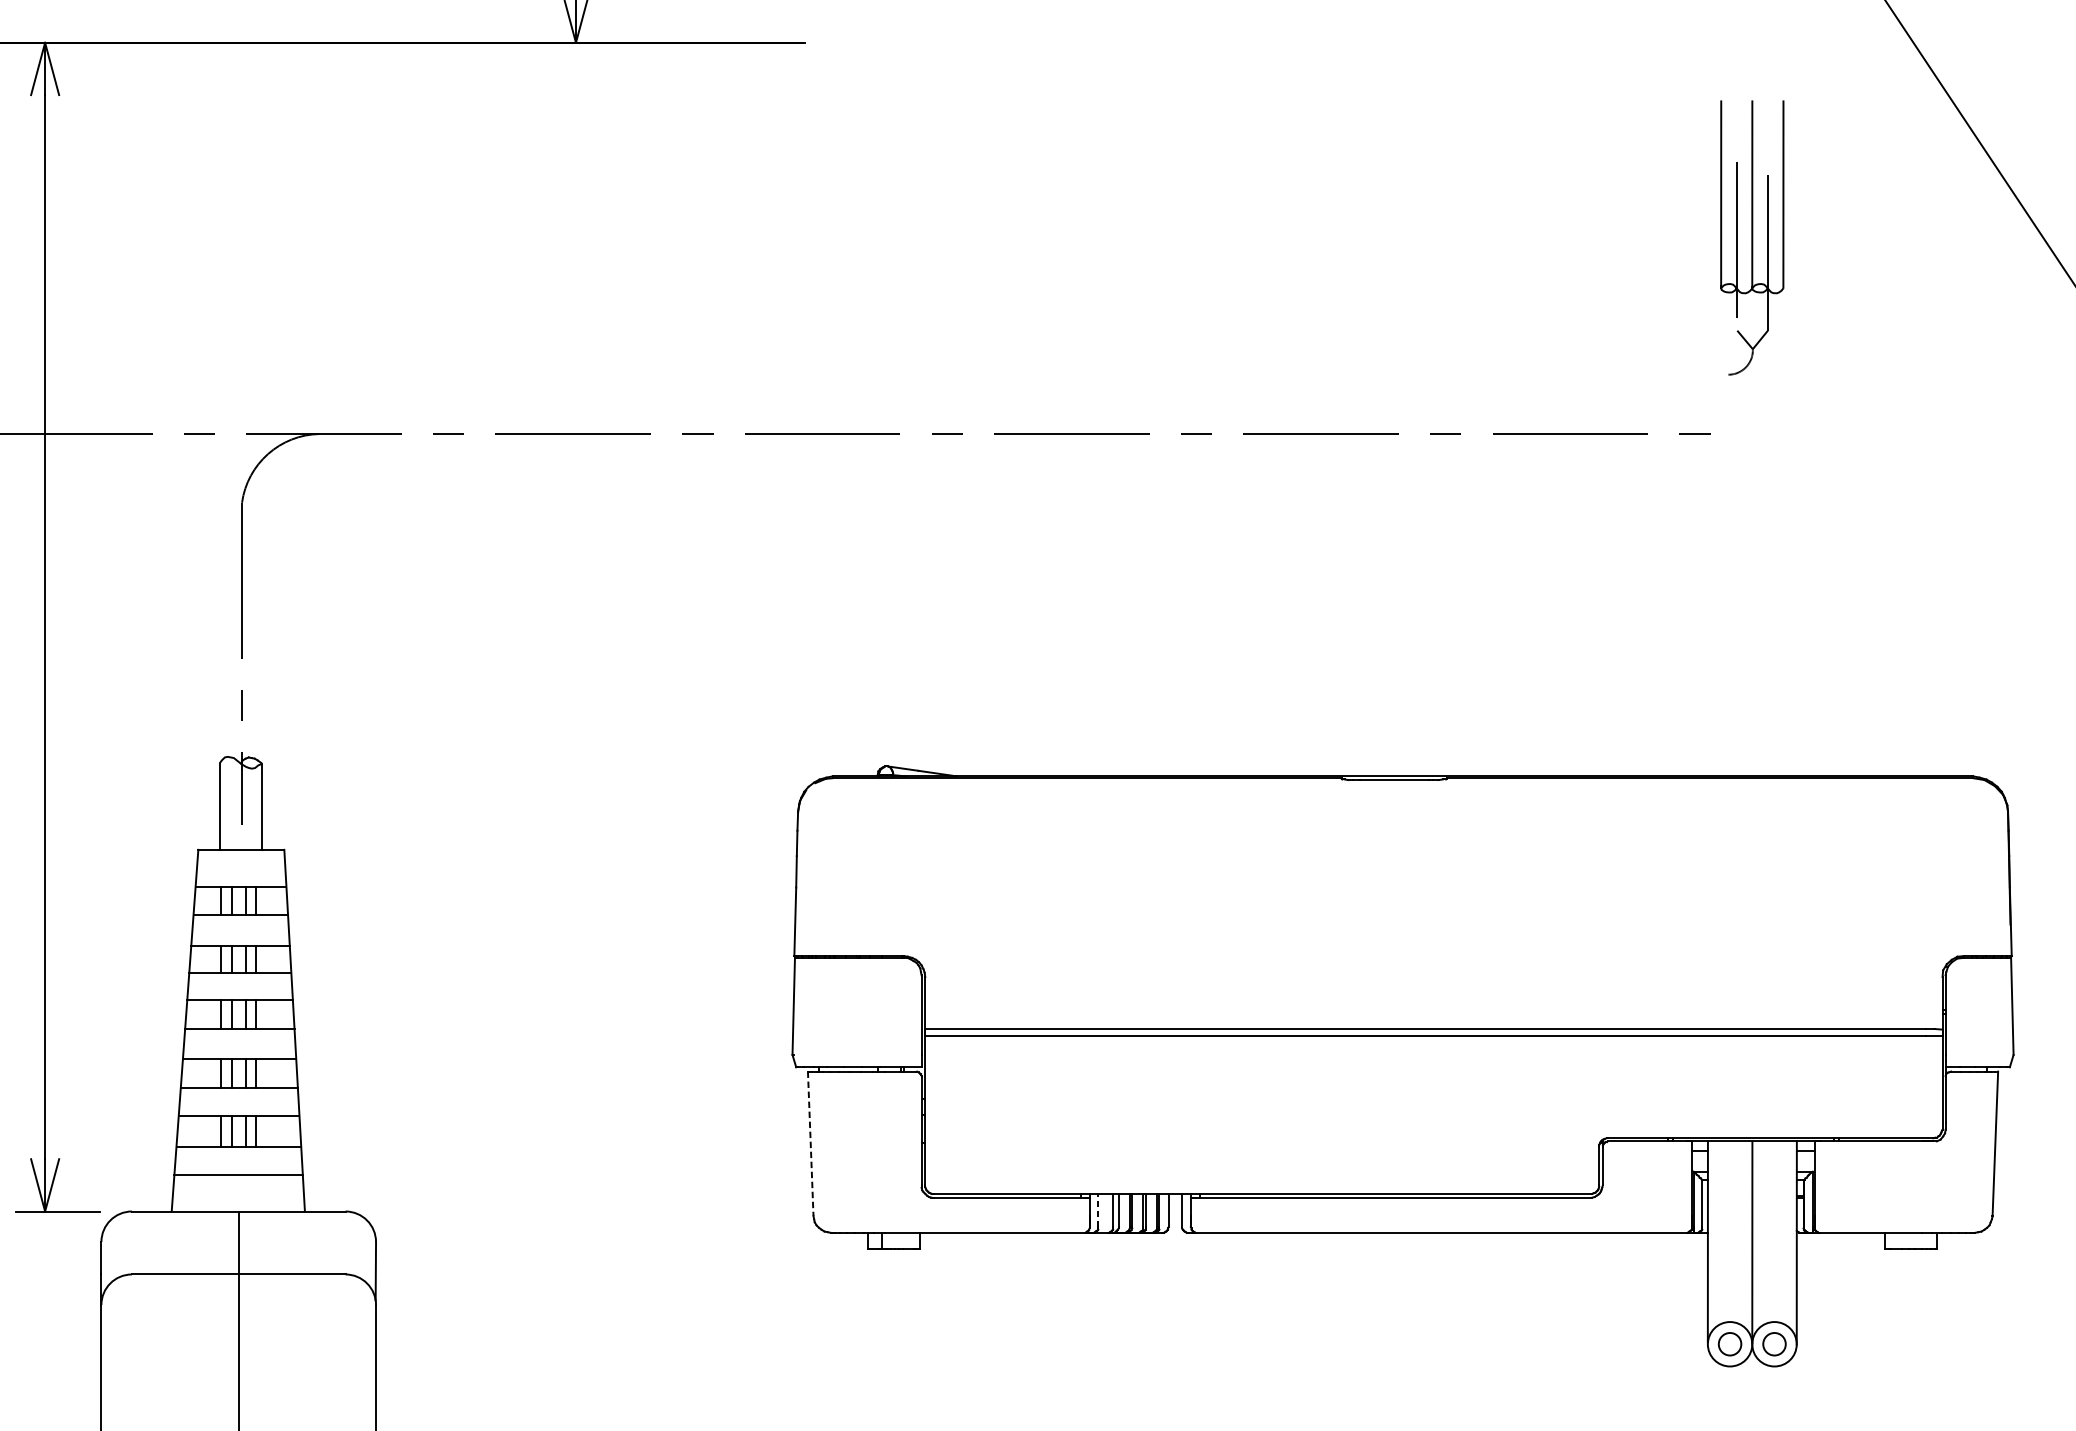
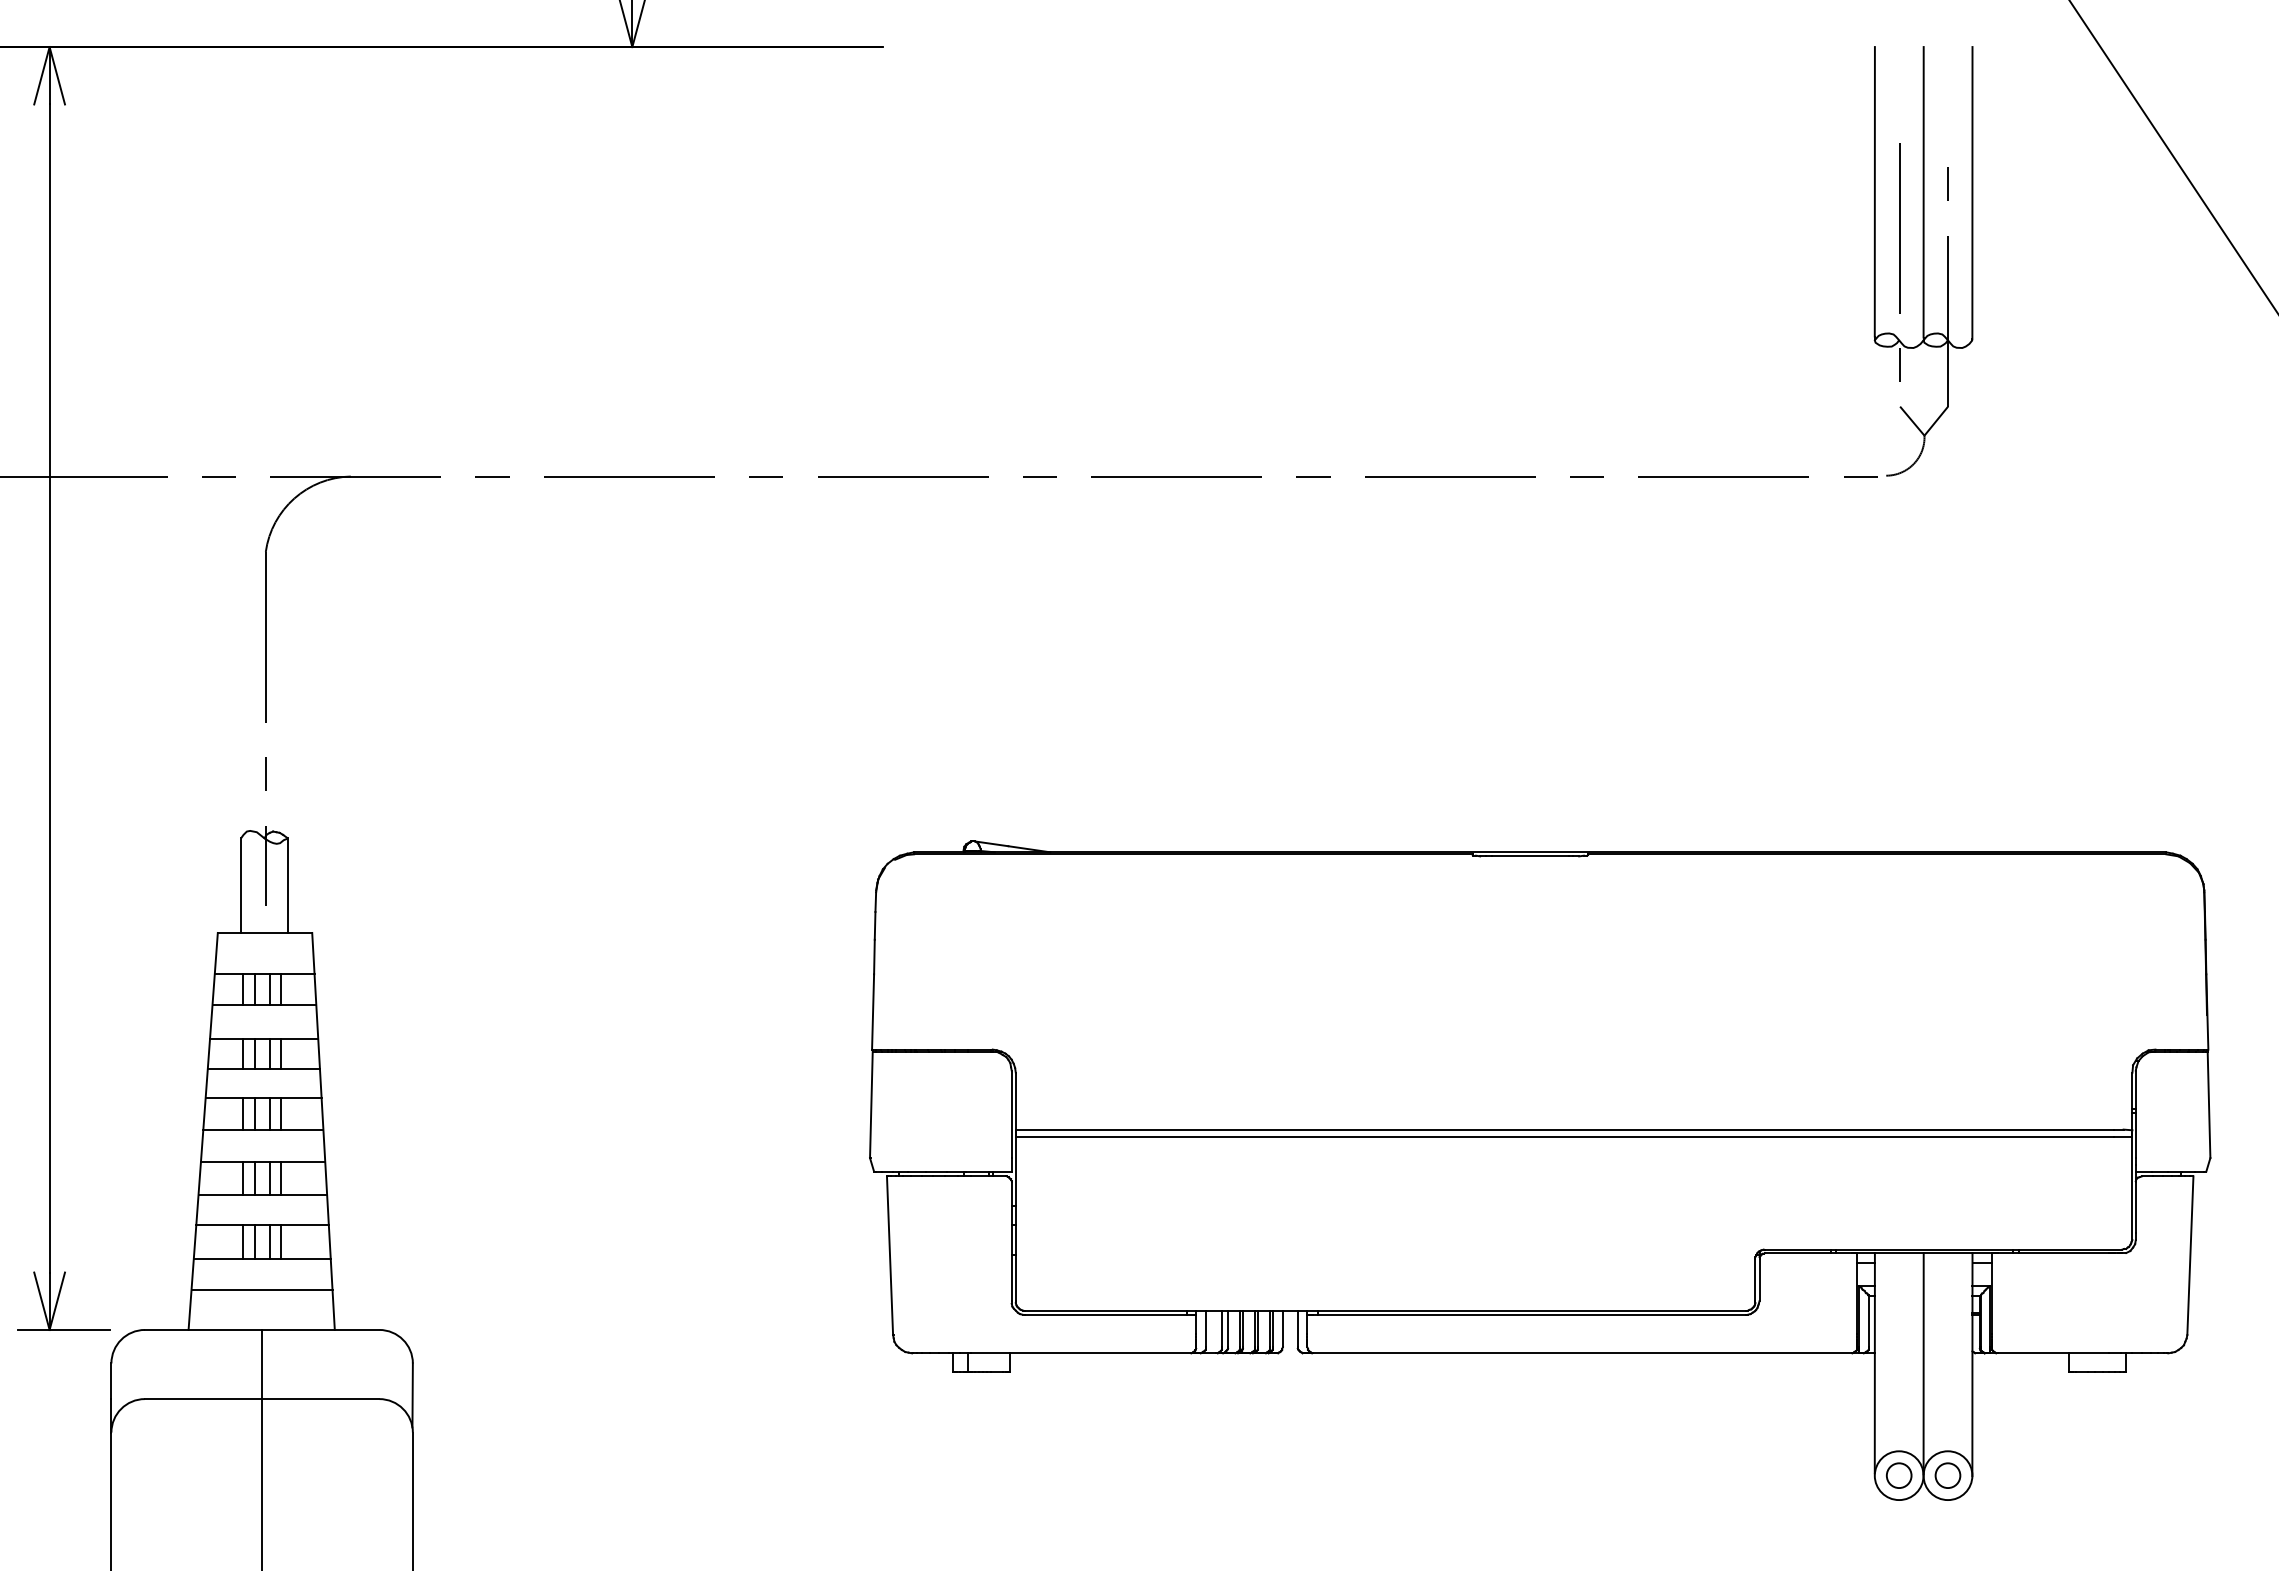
part: (1752, 238) -> (1923, 261), size x1.43
line: (811, 1144) -> (890, 1256), dashed -> solid
line: (1098, 1210) -> (1205, 1328), dashed -> solid

